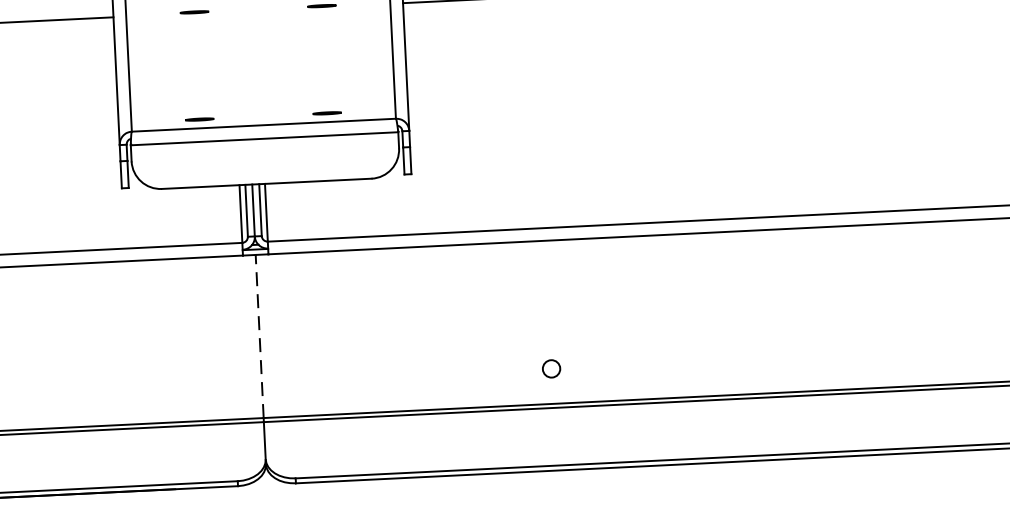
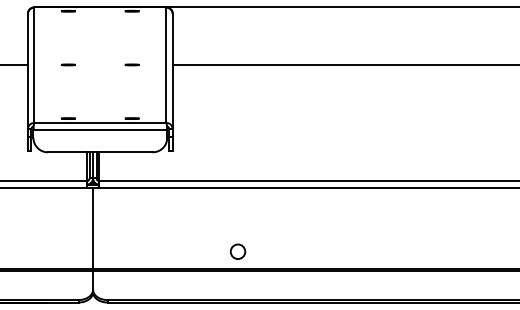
line: (260, 336) -> (93, 228), dashed -> solid
circle: (550, 368) -> (237, 251), size x1.67

